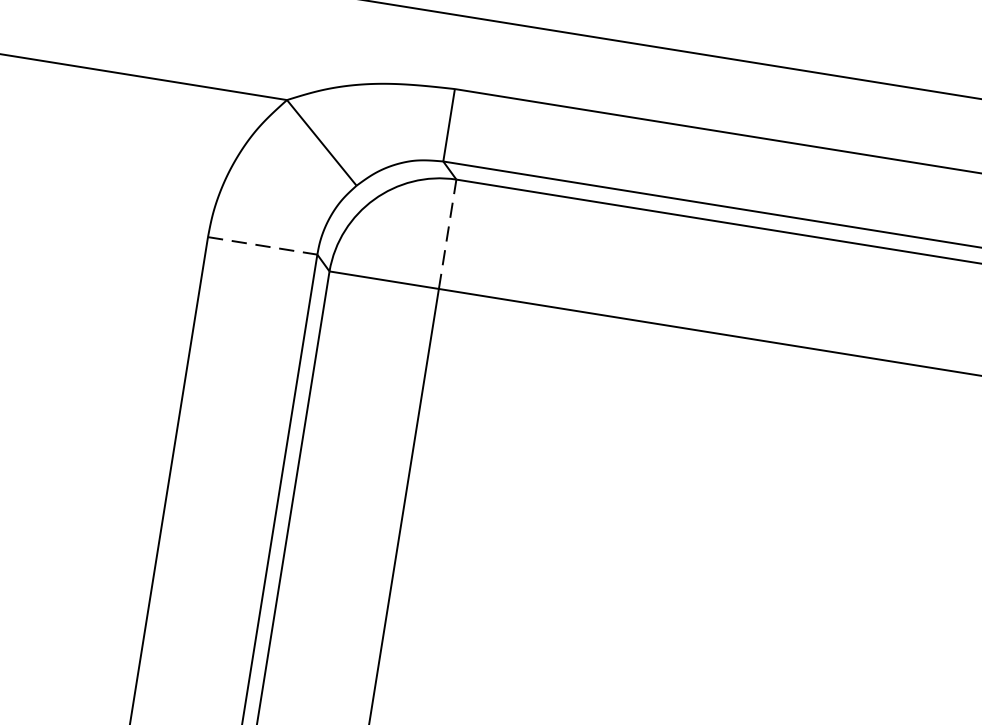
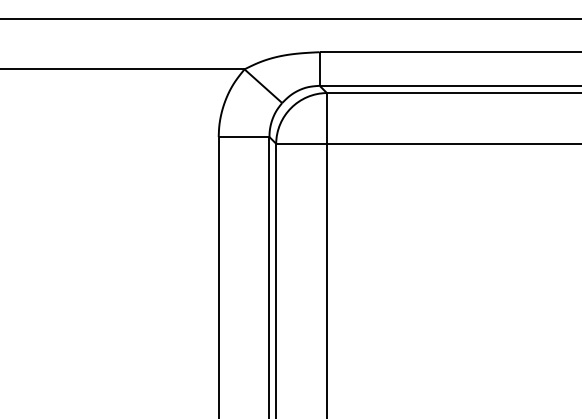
line: (447, 232) -> (326, 117), dashed -> solid
line: (263, 246) -> (244, 137), dashed -> solid

